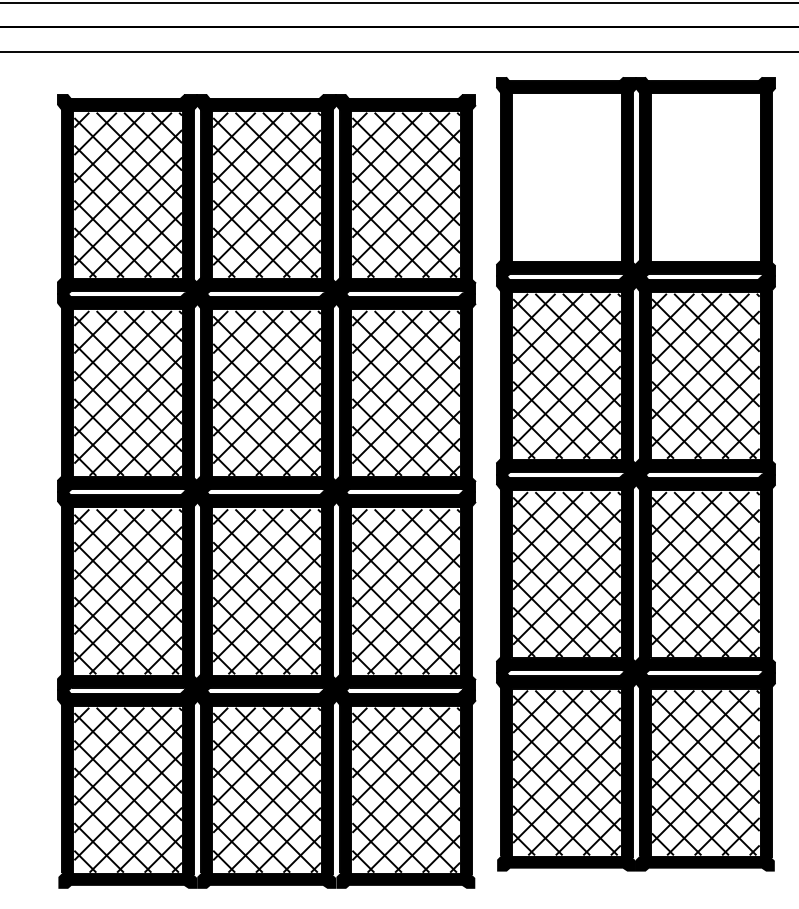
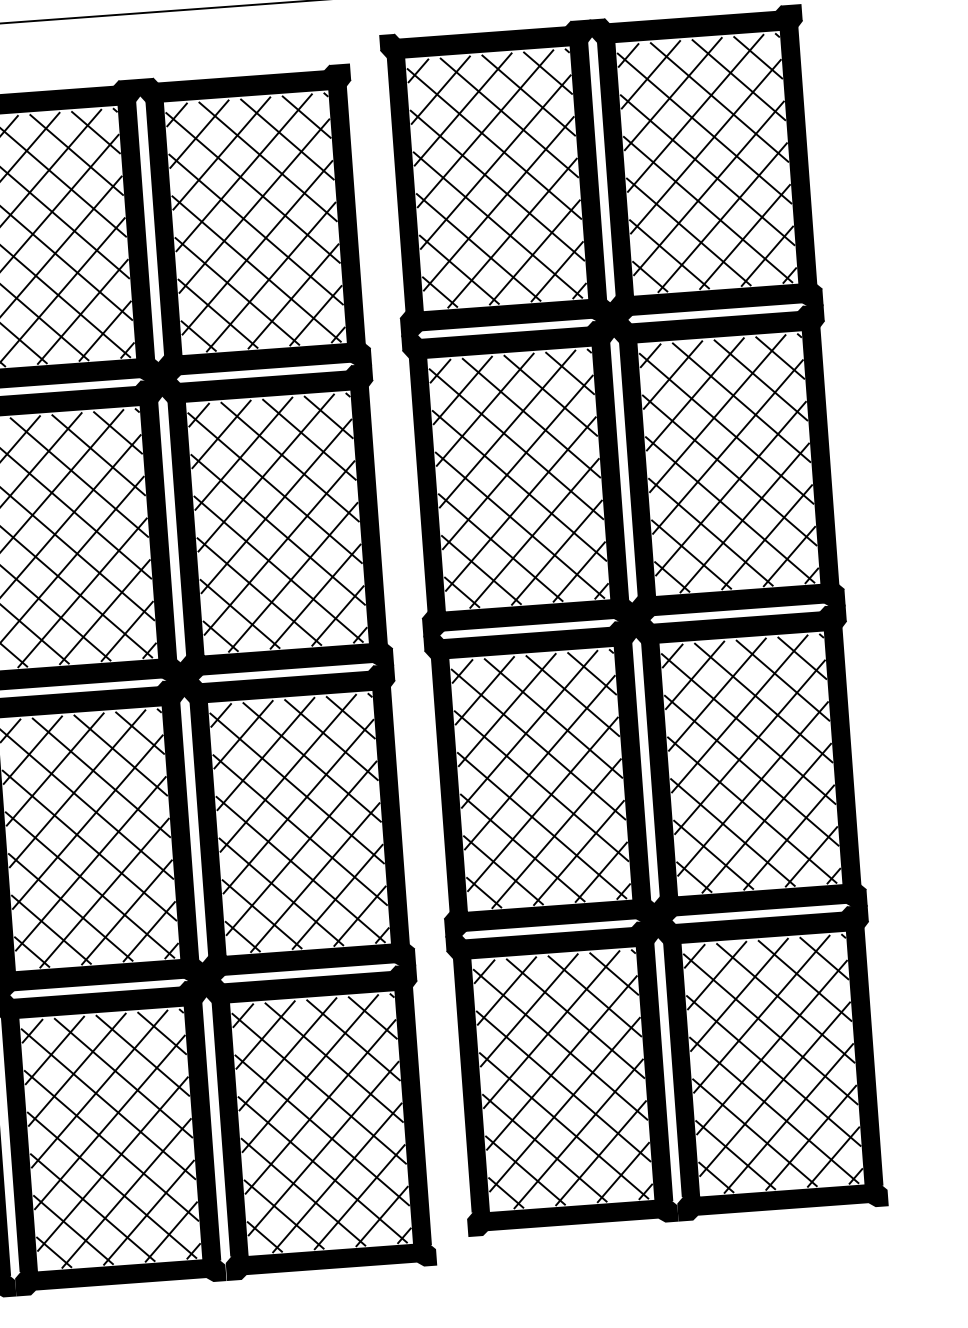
hatch: (566, 177) -> (496, 178), added
hatch: (705, 177) -> (706, 163), added

